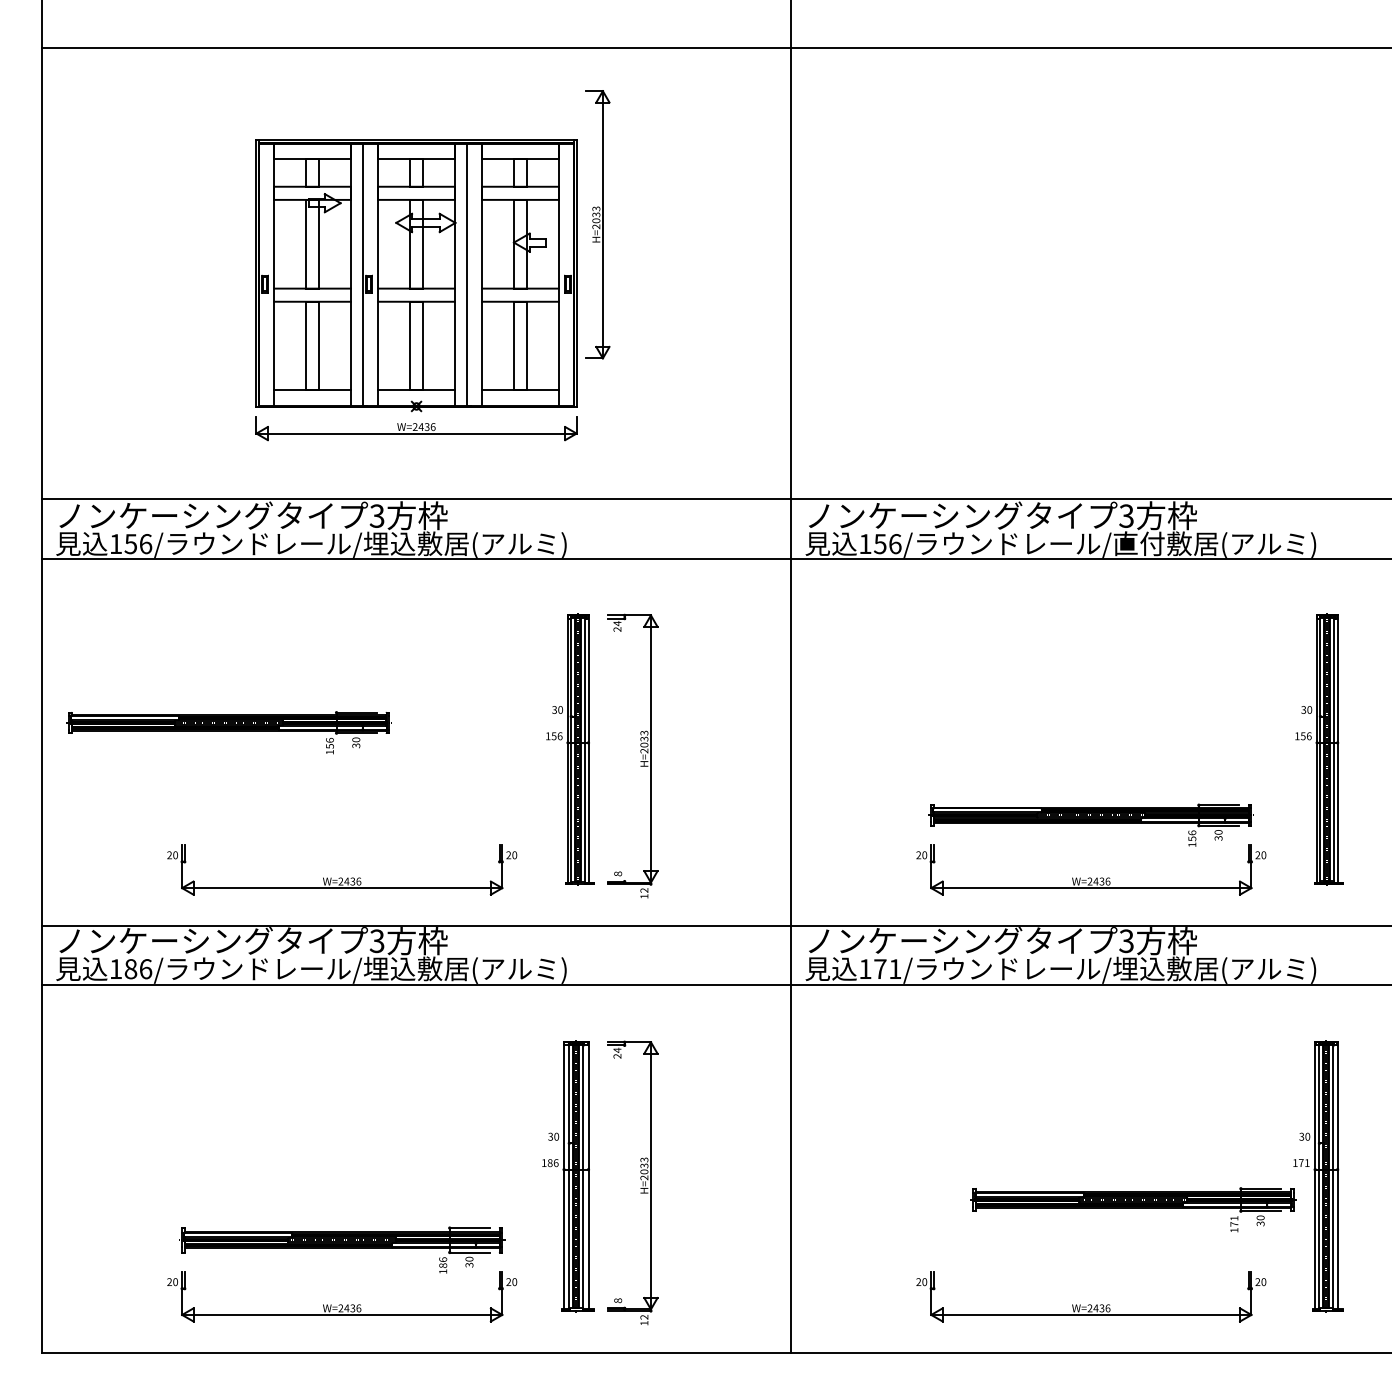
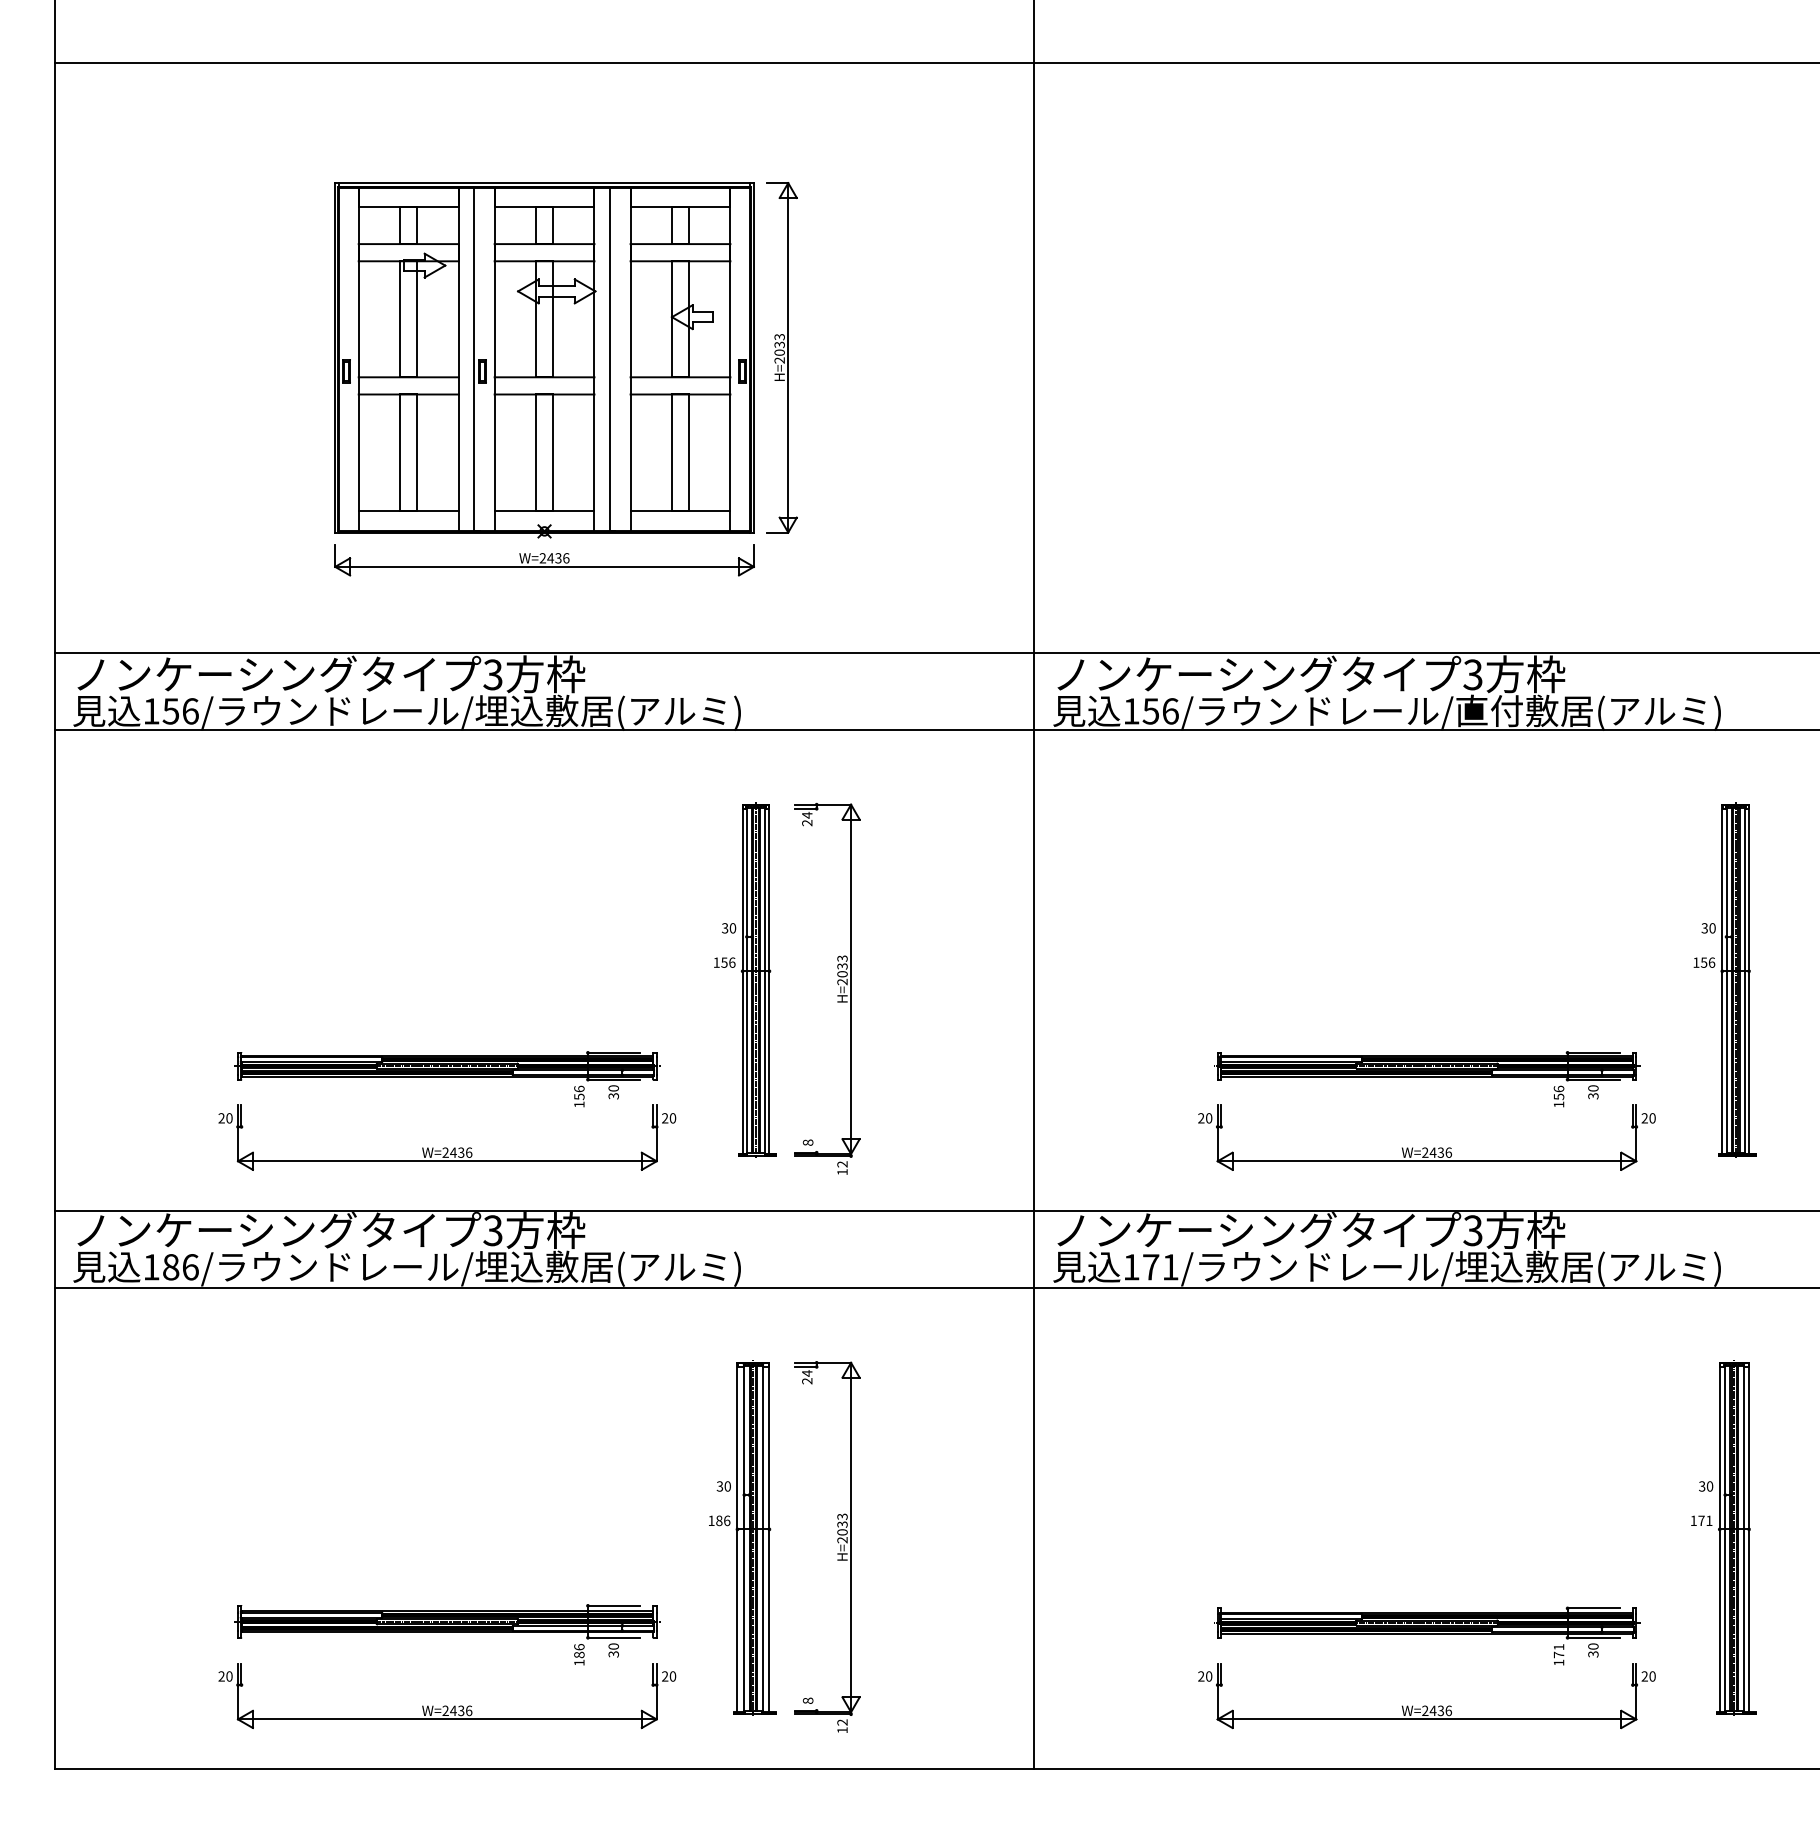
part: (597, 224) -> (781, 357), moved
part: (229, 733) -> (447, 1079), moved
part: (1133, 1209) -> (1427, 1635), moved

